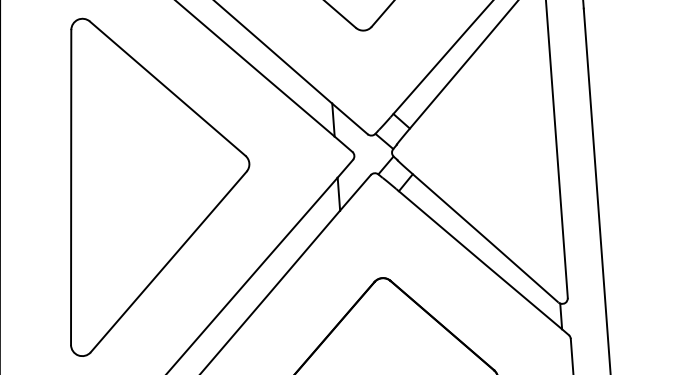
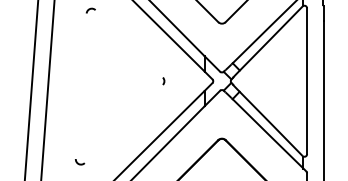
line: (166, 87) -> (128, 43), removed
line: (69, 188) -> (80, 86), removed
line: (167, 260) -> (123, 123), removed

